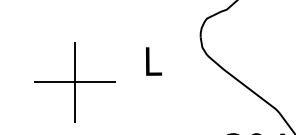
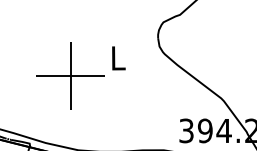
part: (74, 81) -> (70, 75), moved

